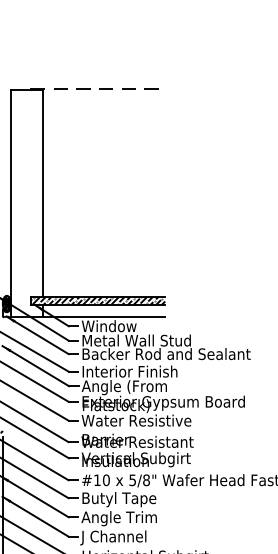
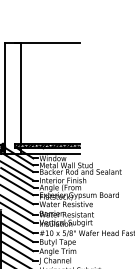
line: (97, 89) -> (47, 43), dashed -> solid

